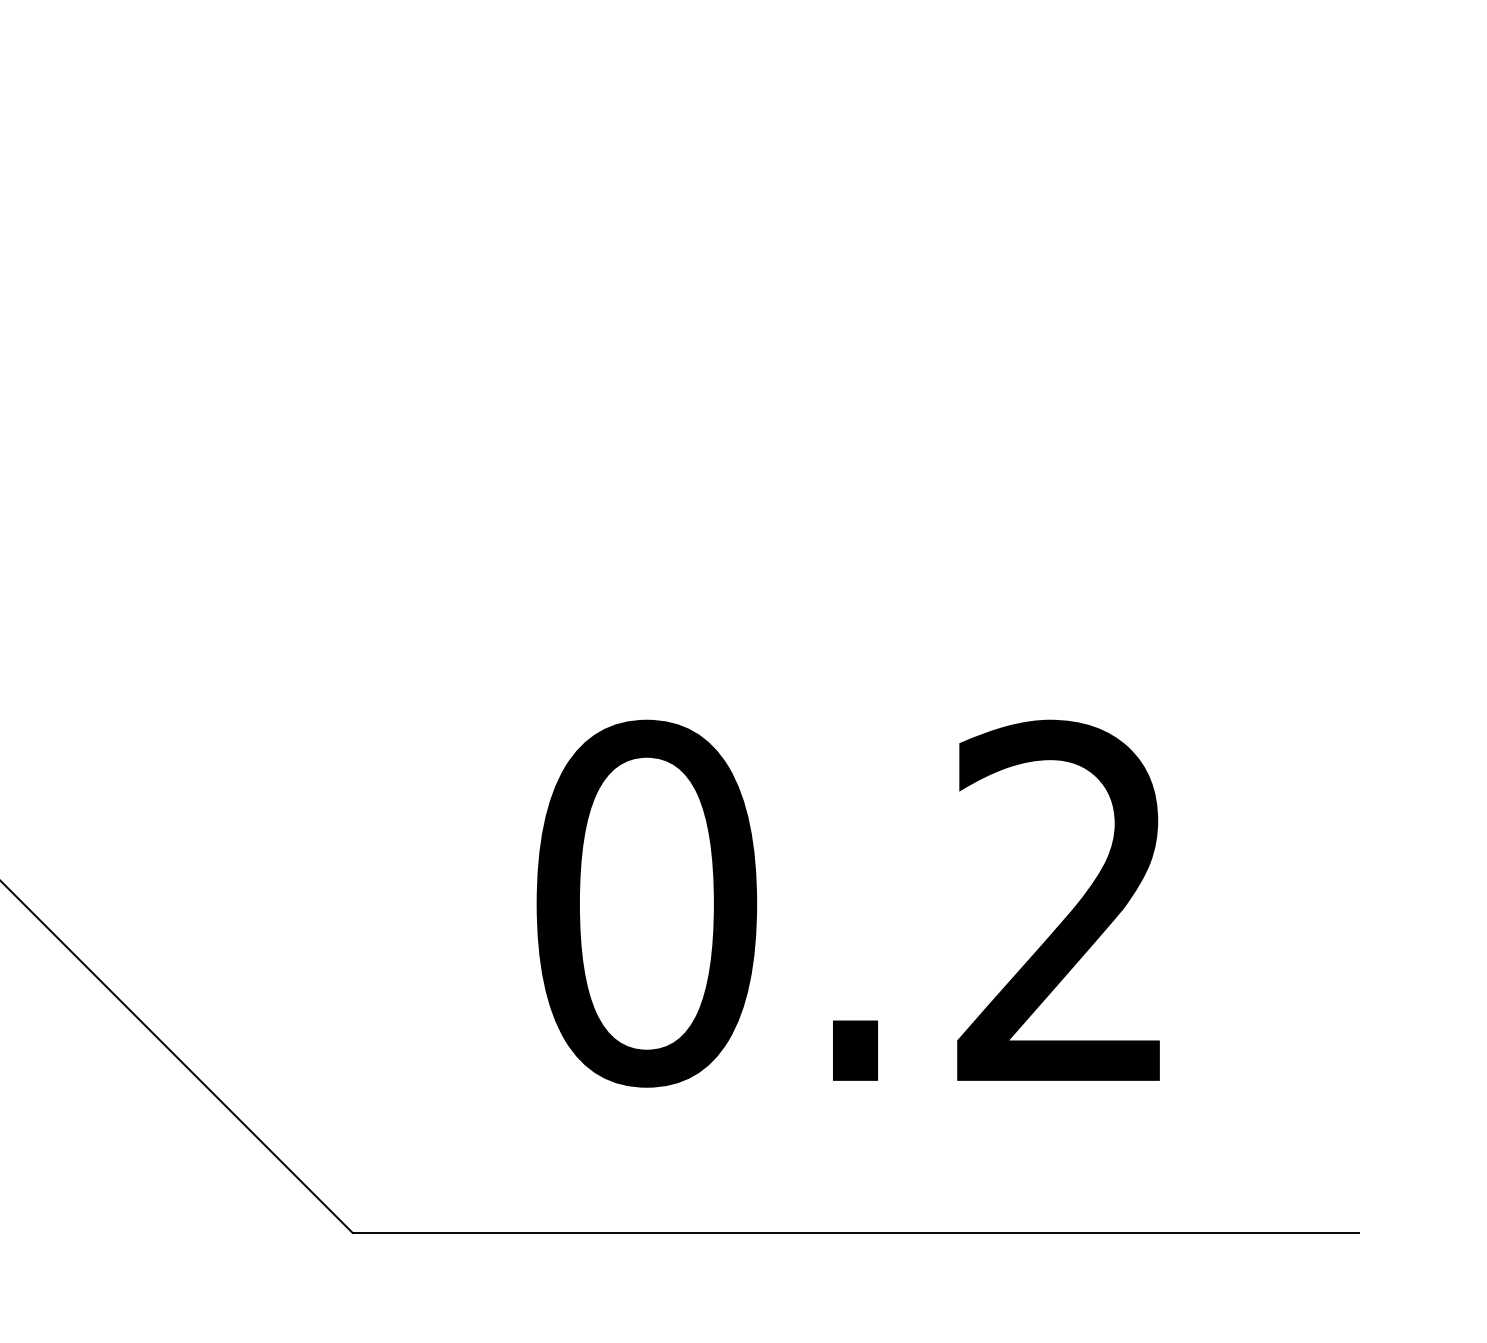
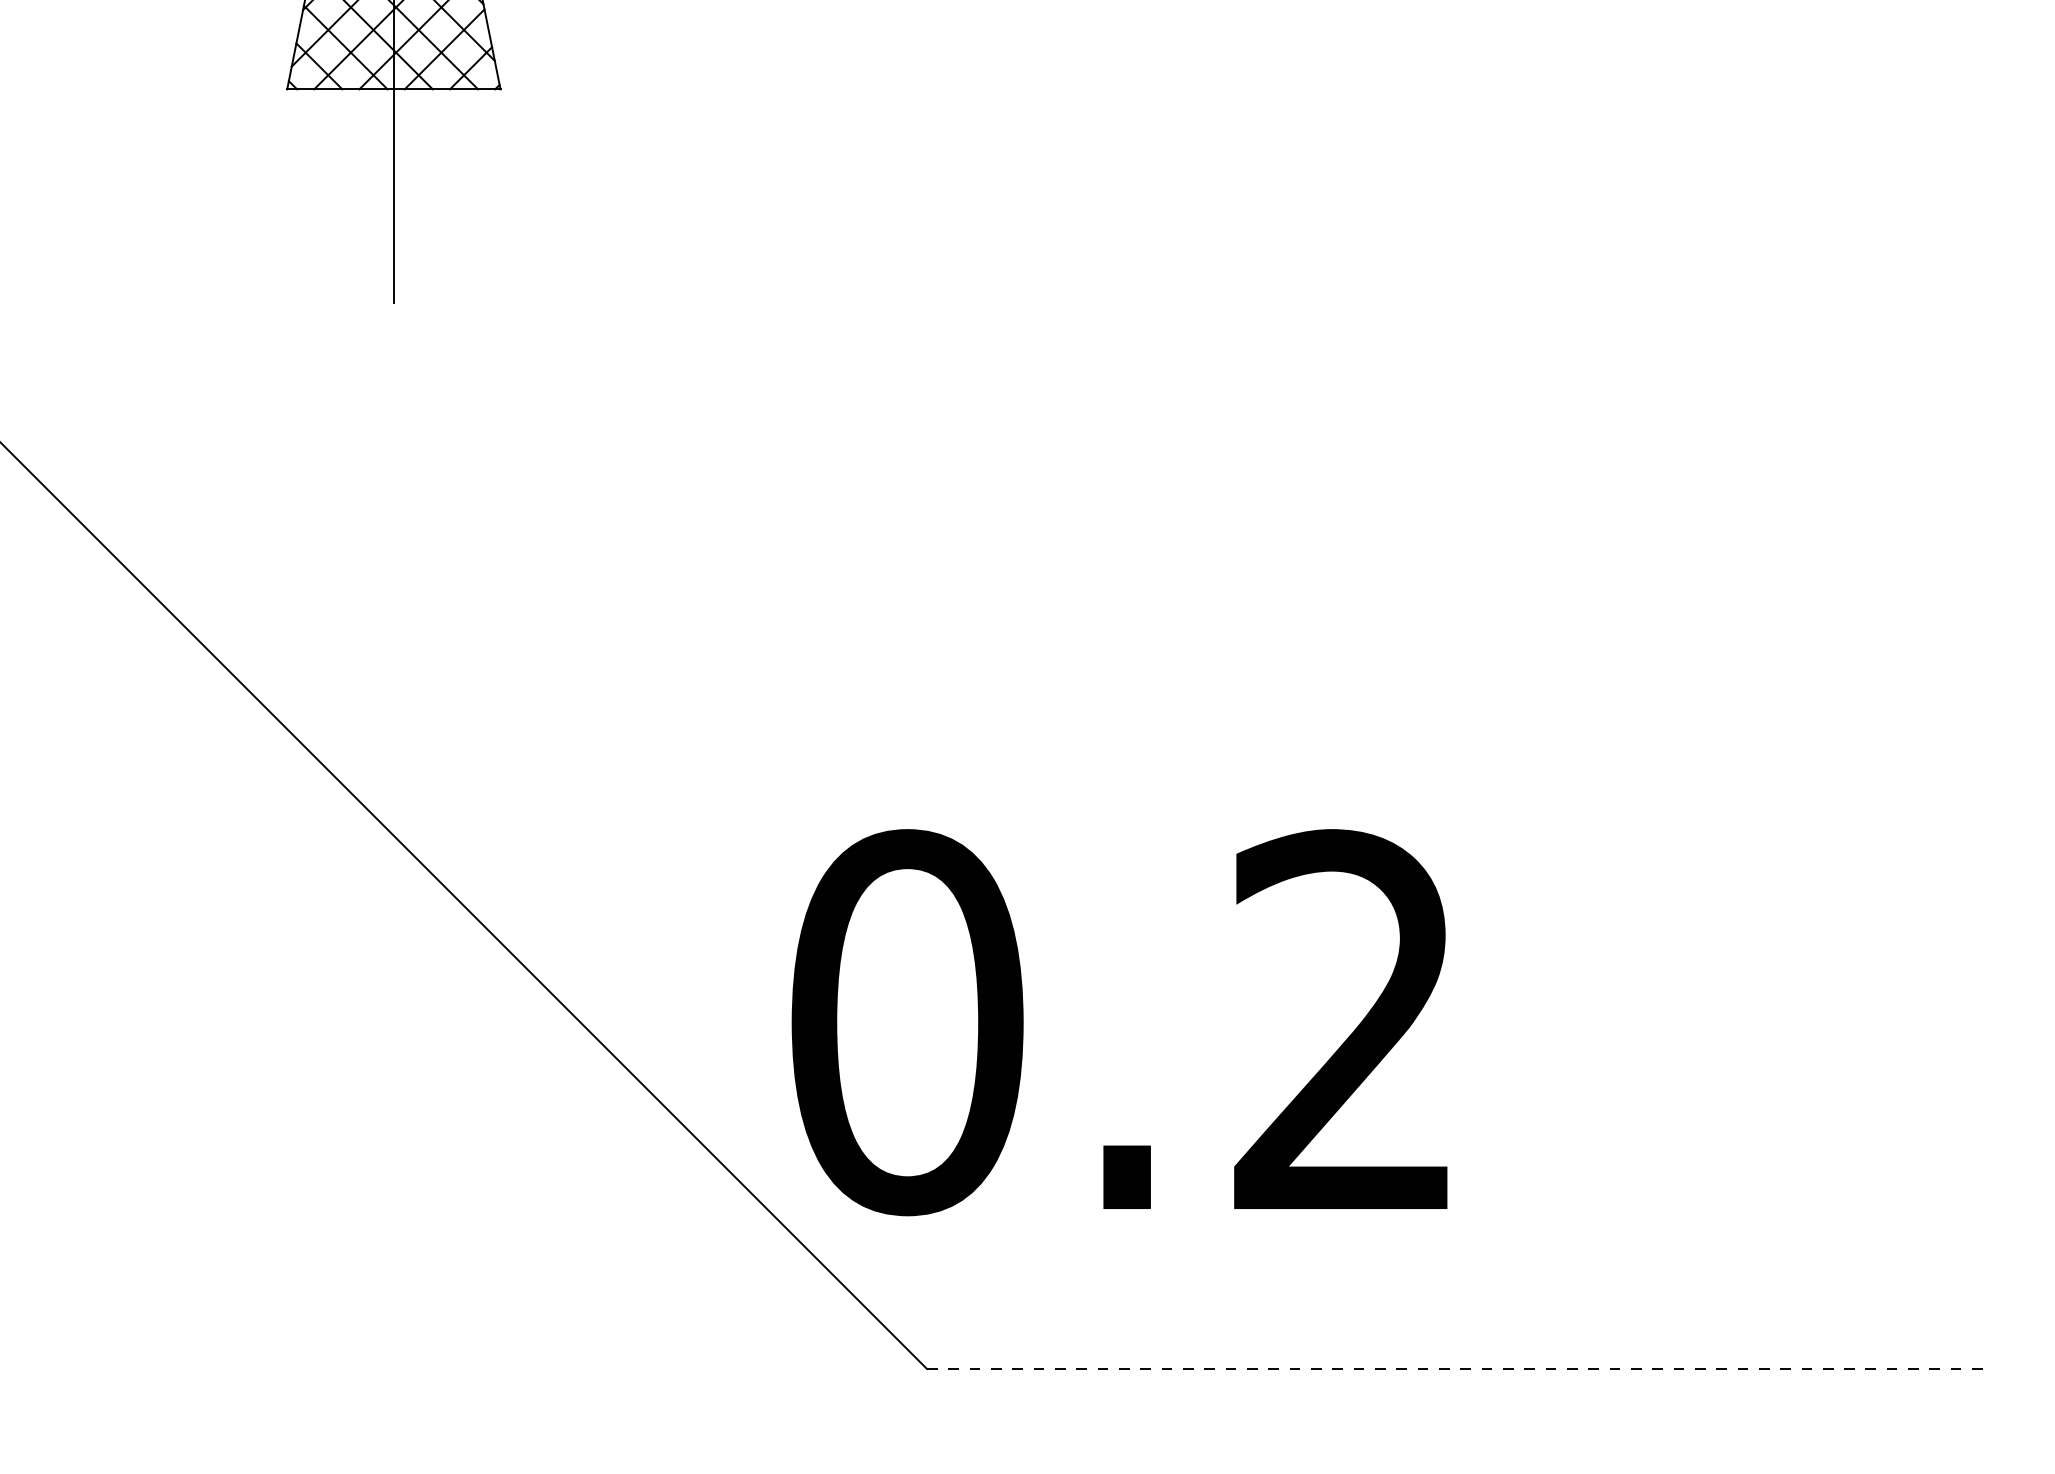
text: (848, 903) -> (1119, 1022), moved
line: (855, 1233) -> (1456, 1369), solid -> dashed

